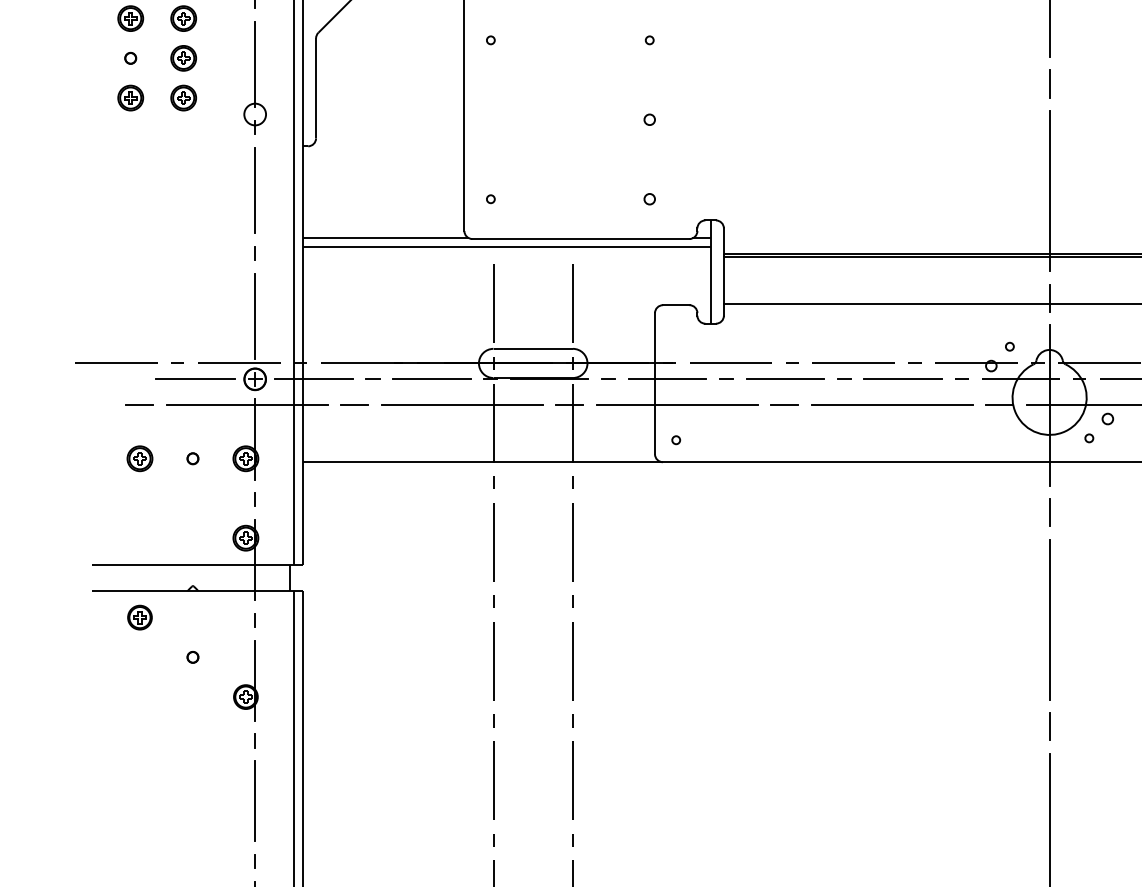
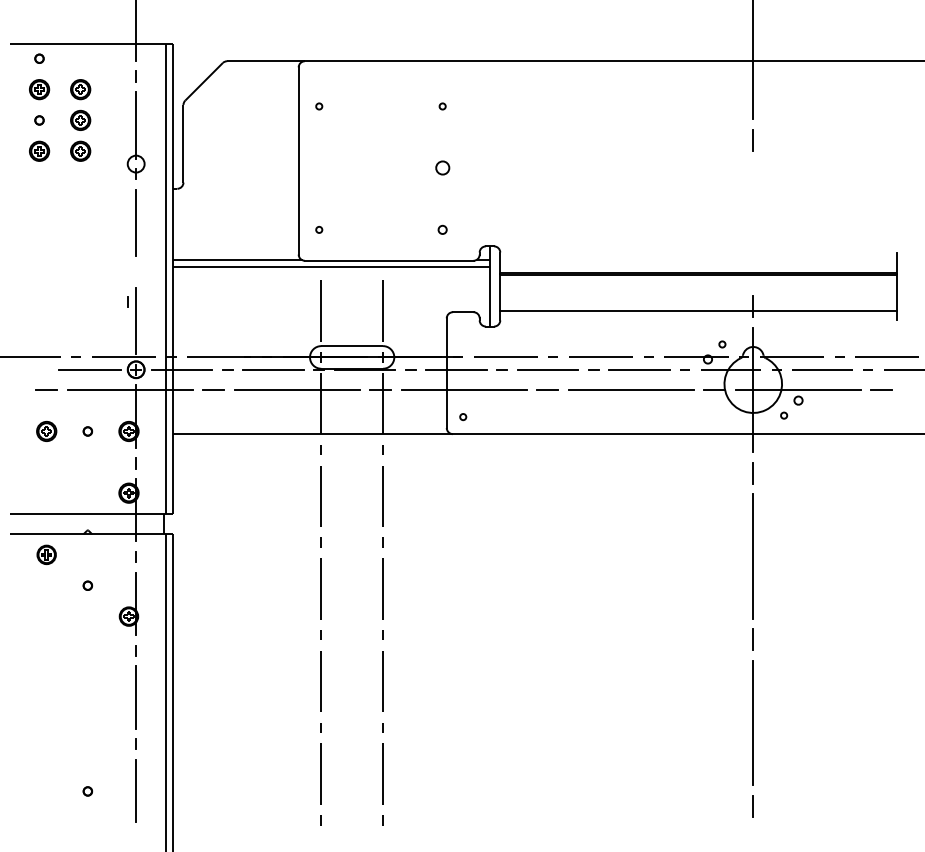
part: (649, 120) -> (442, 168), size x1.6
line: (1049, 191) -> (753, 223), removed
line: (254, 252) -> (127, 301), moved

